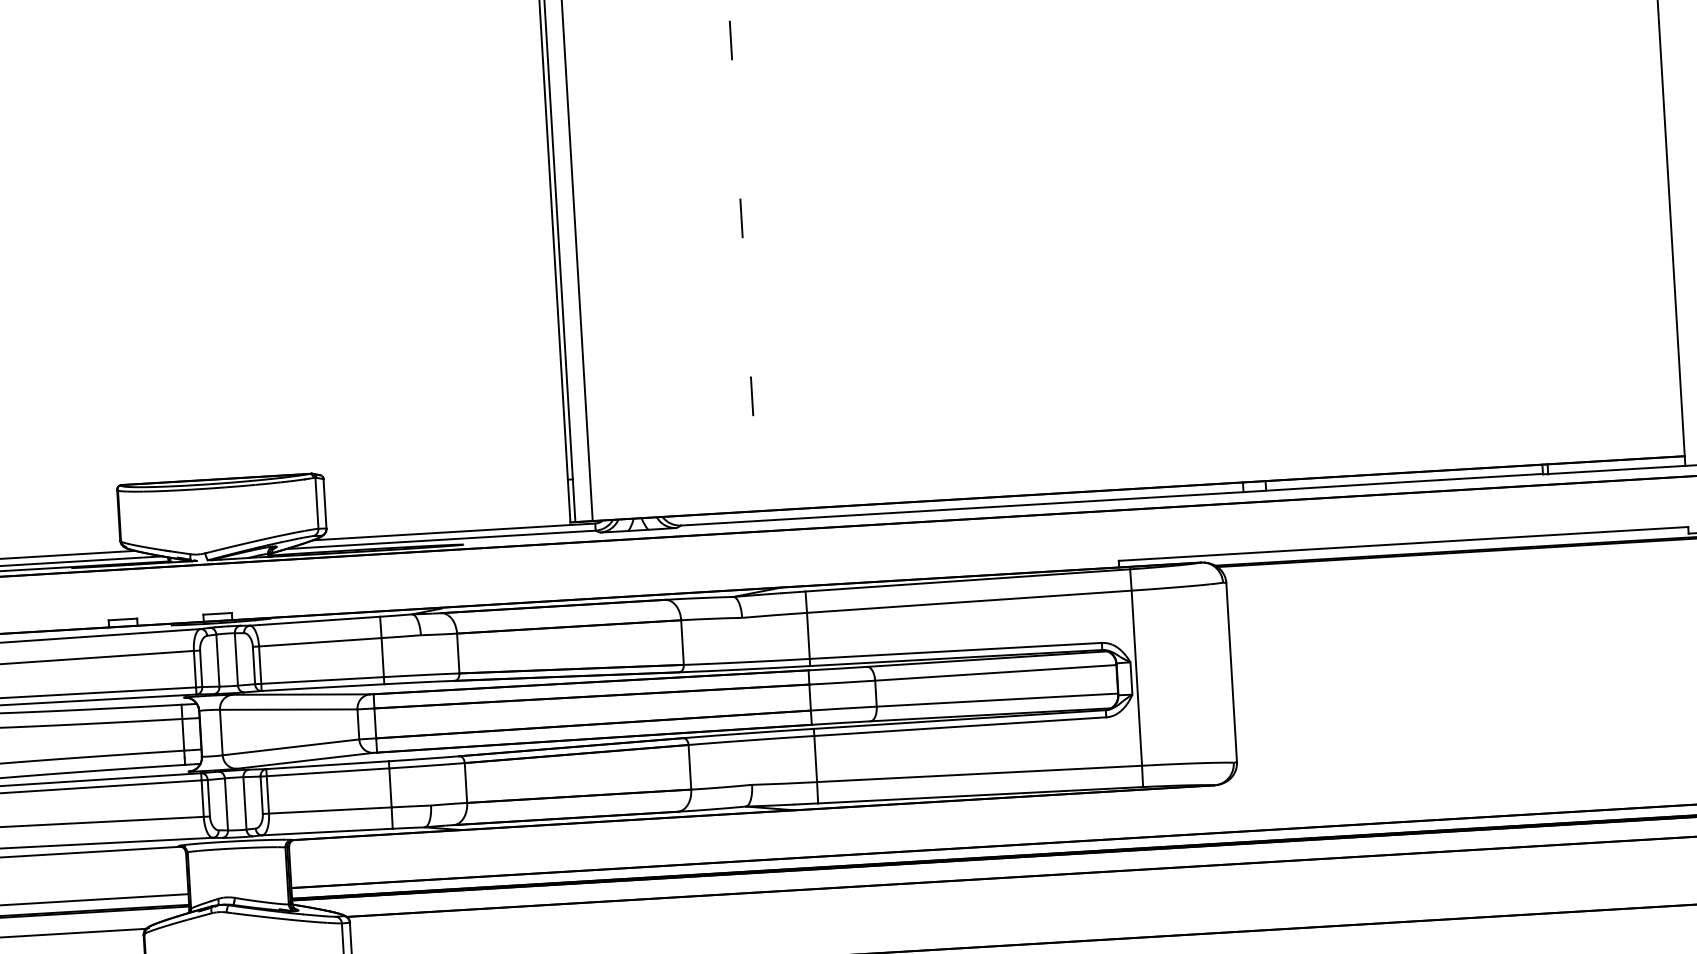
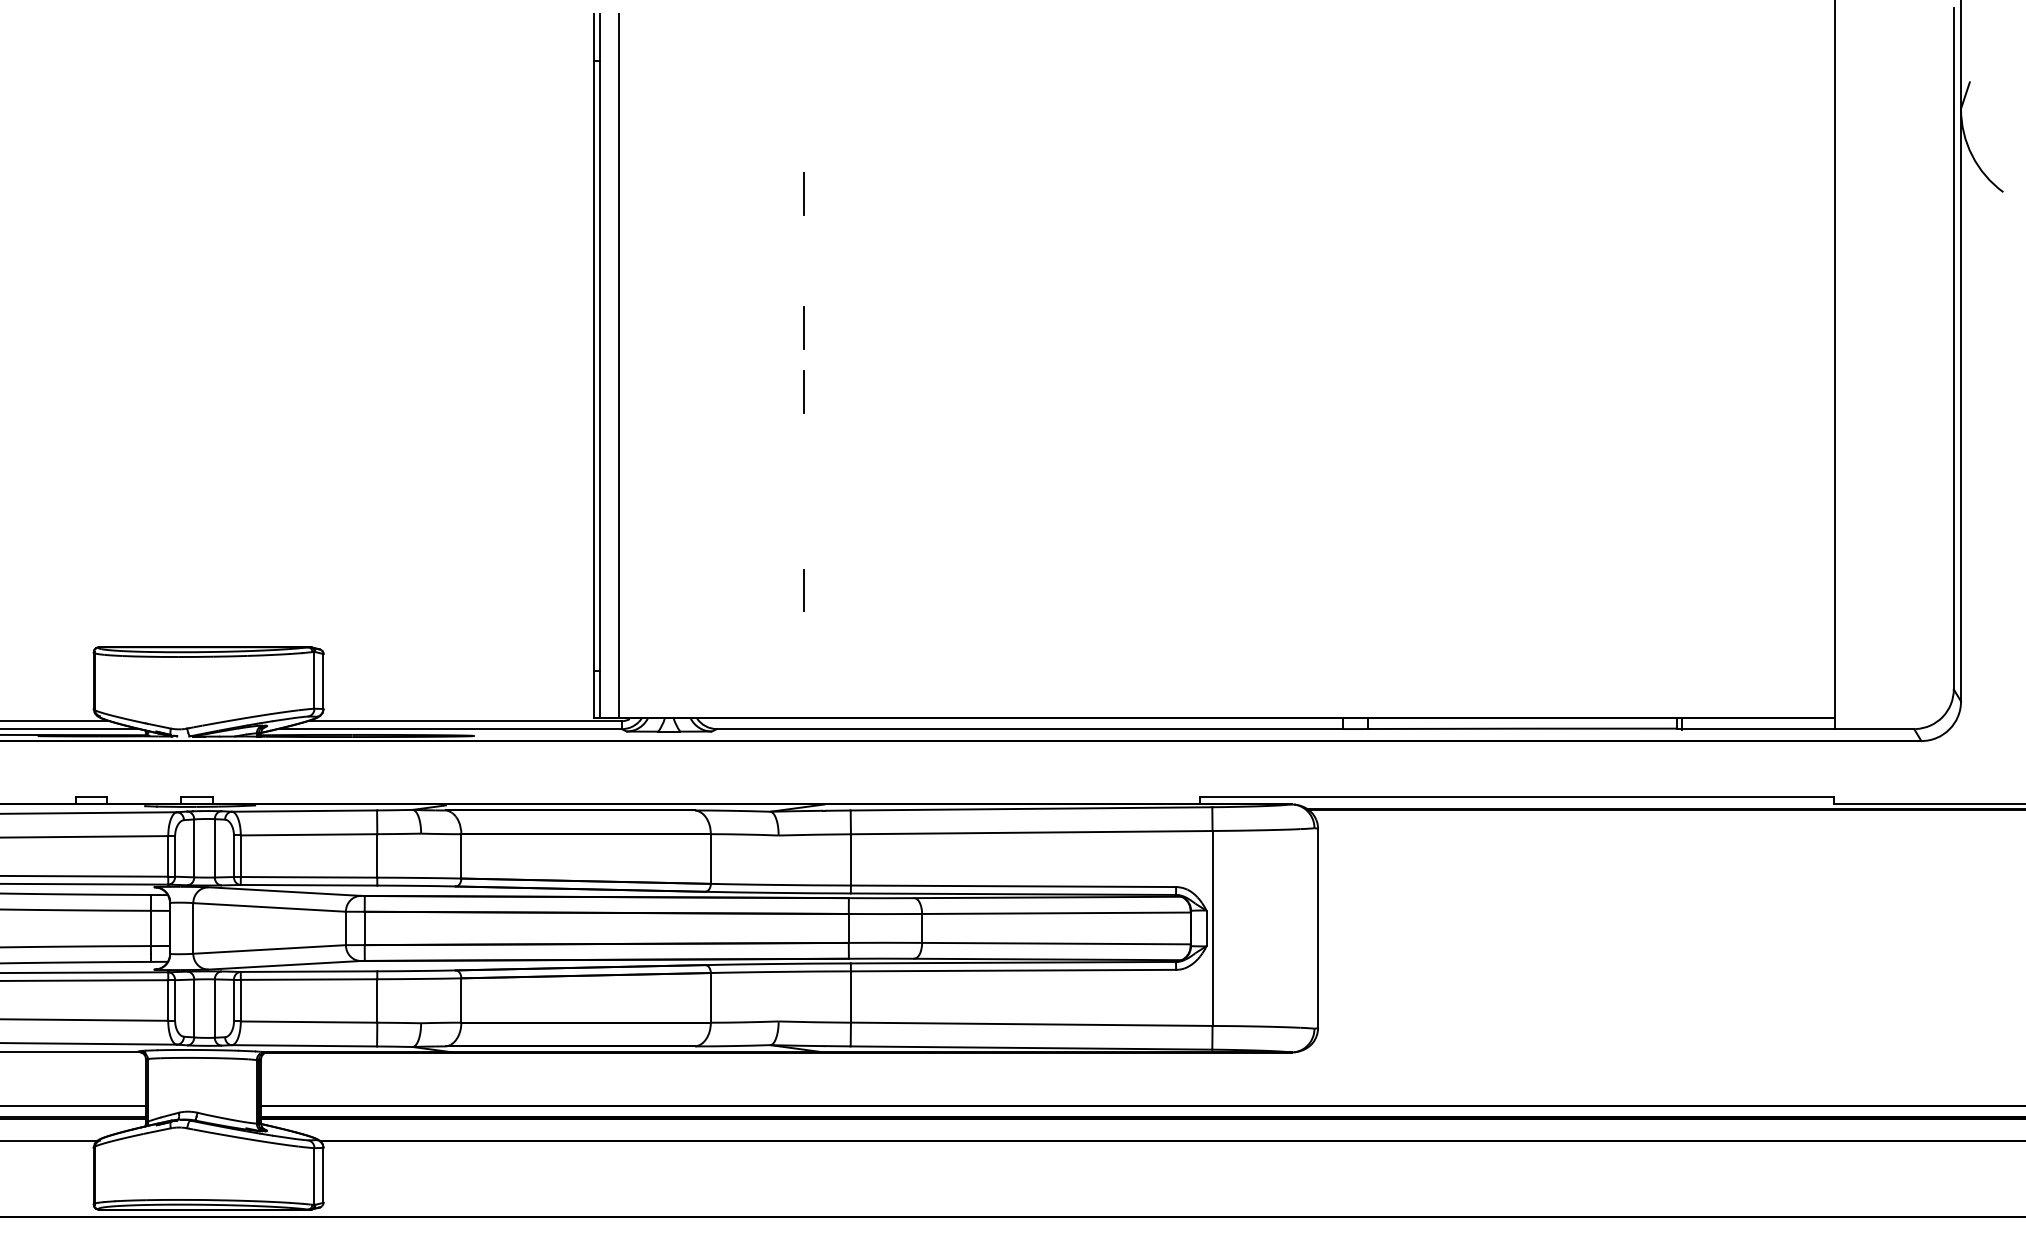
line: (737, 160) -> (803, 327), added

